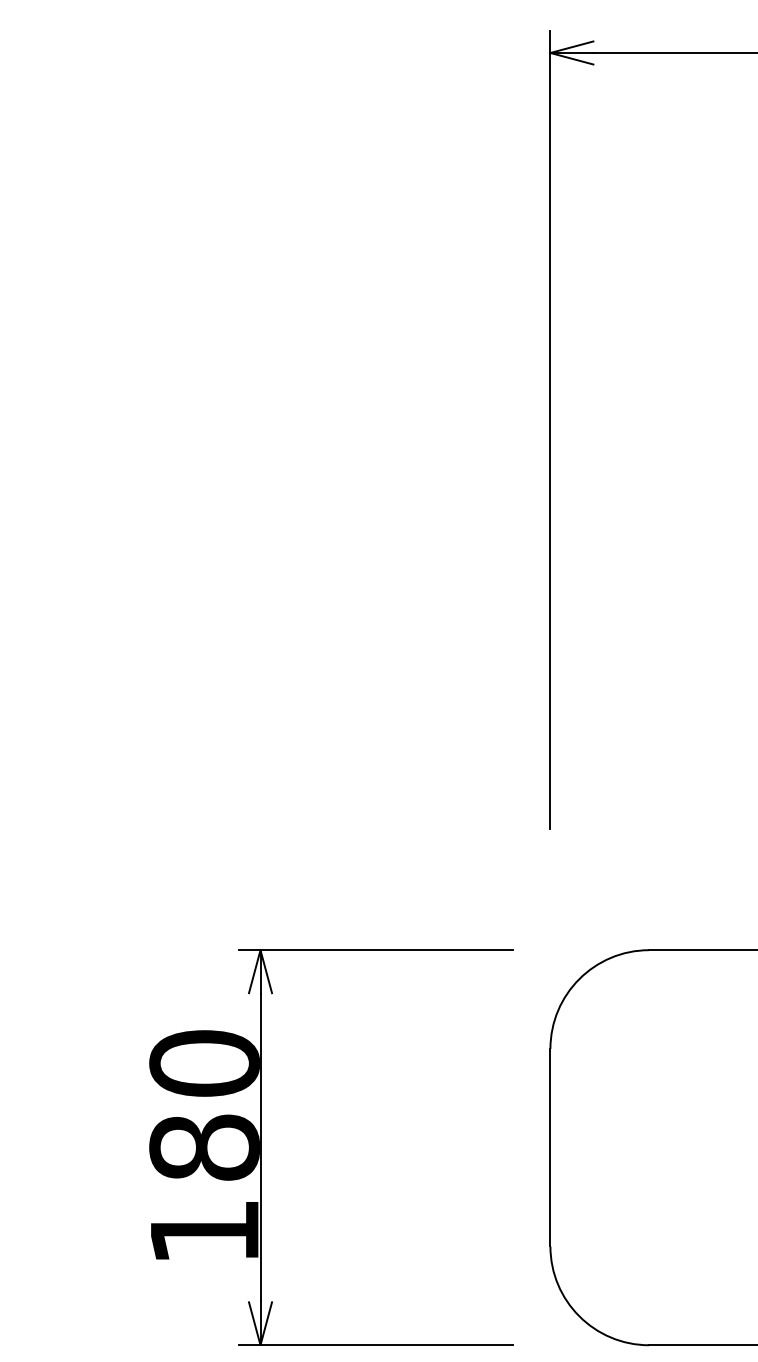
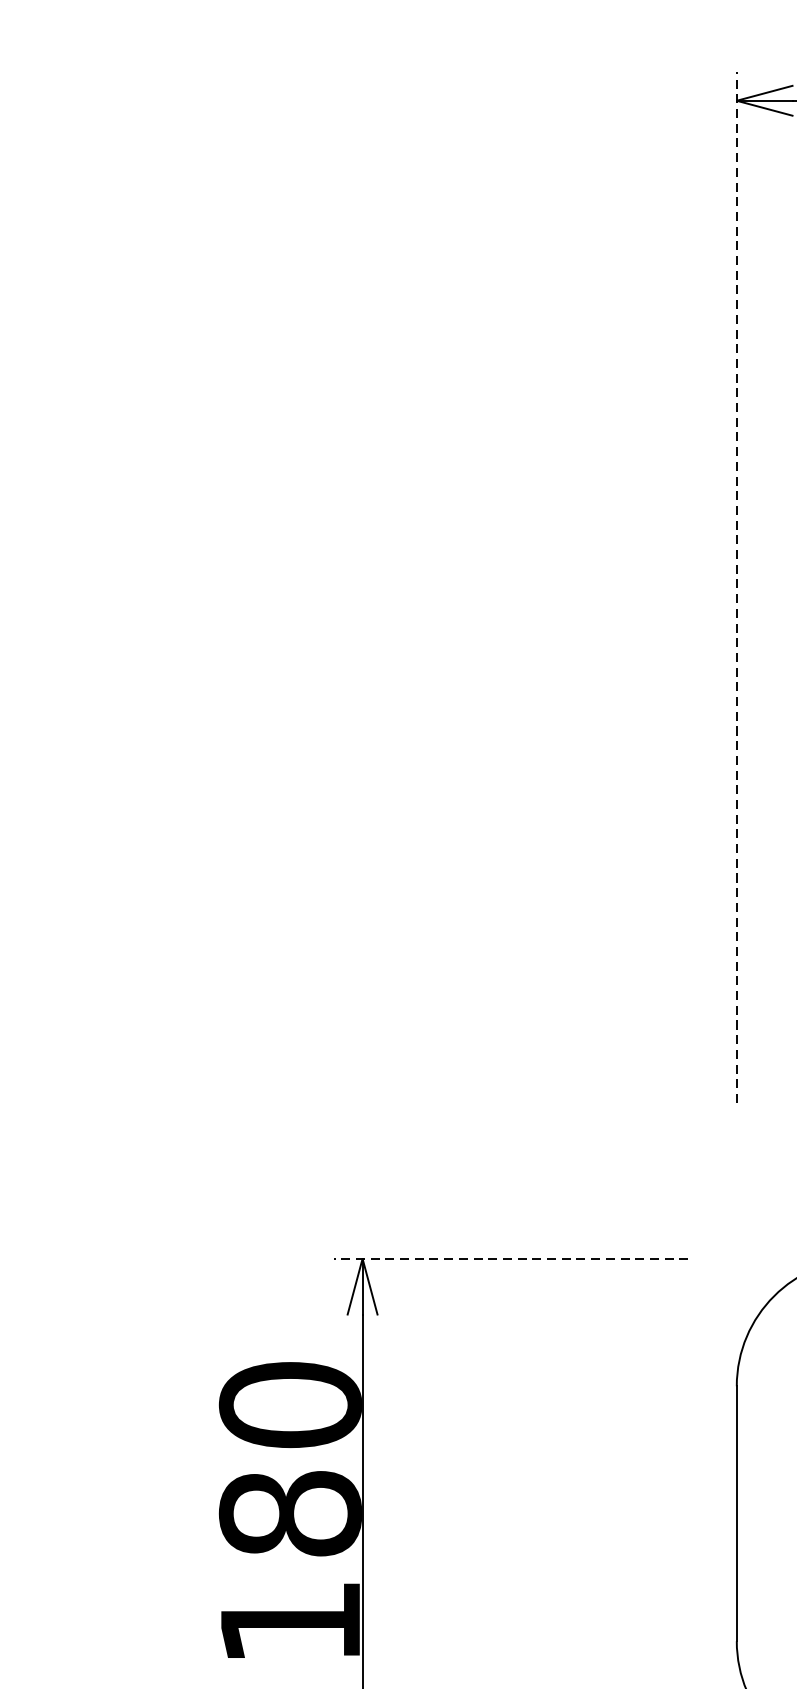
line: (550, 429) -> (736, 586), solid -> dashed
line: (375, 950) -> (510, 1259), solid -> dashed

